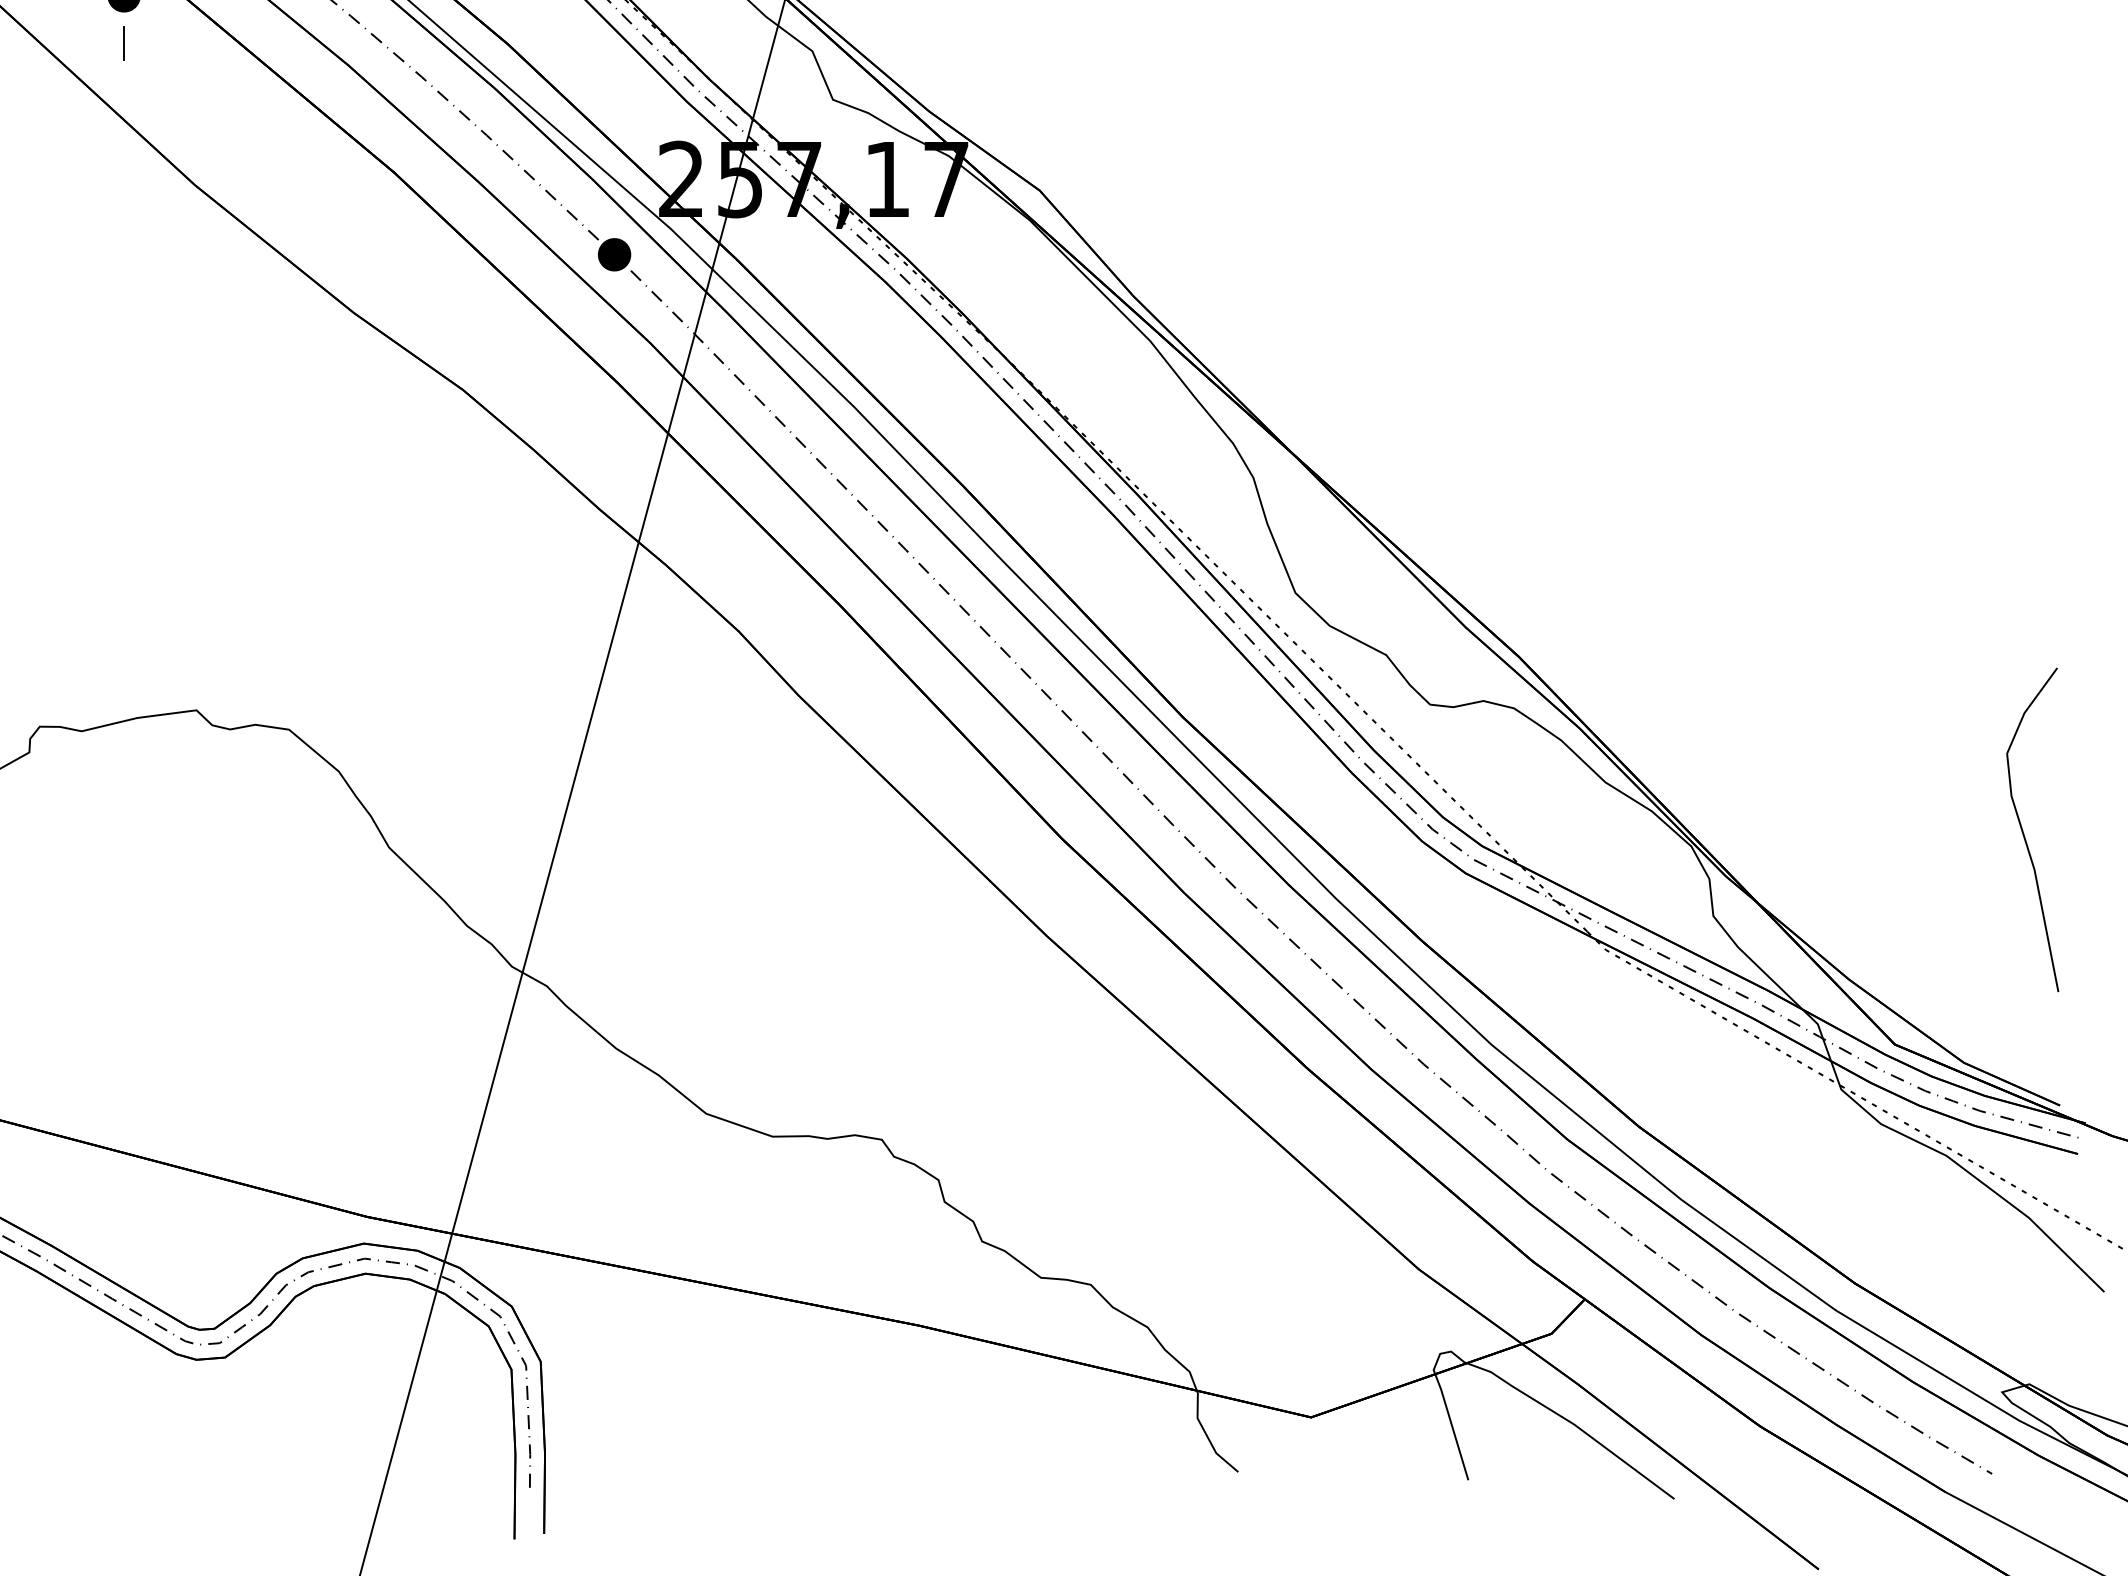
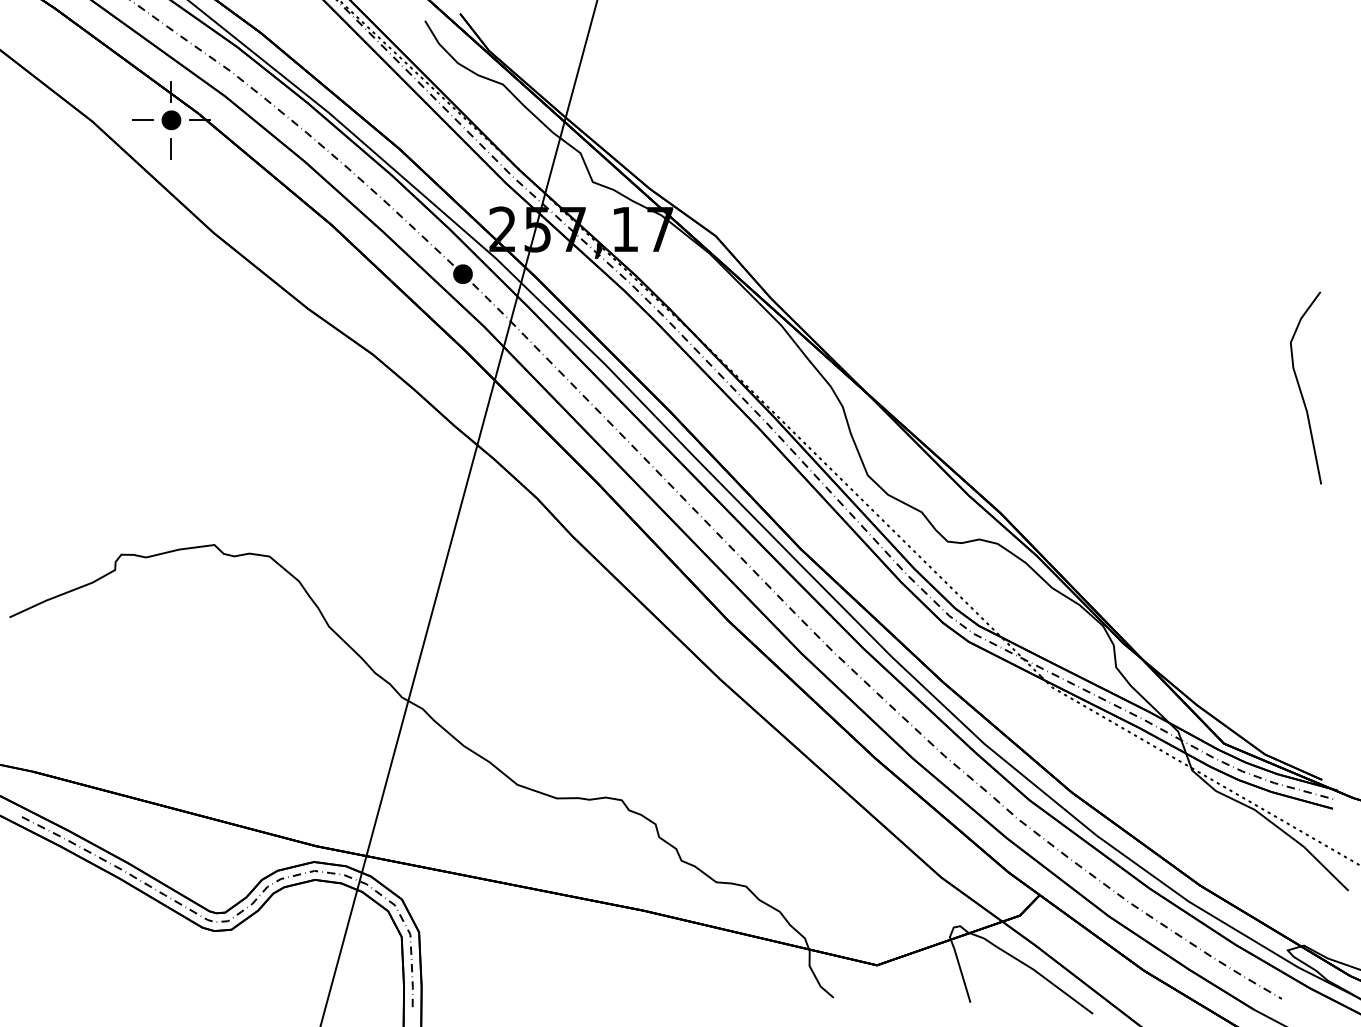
curve: (2023, 828) -> (1300, 387), moved

